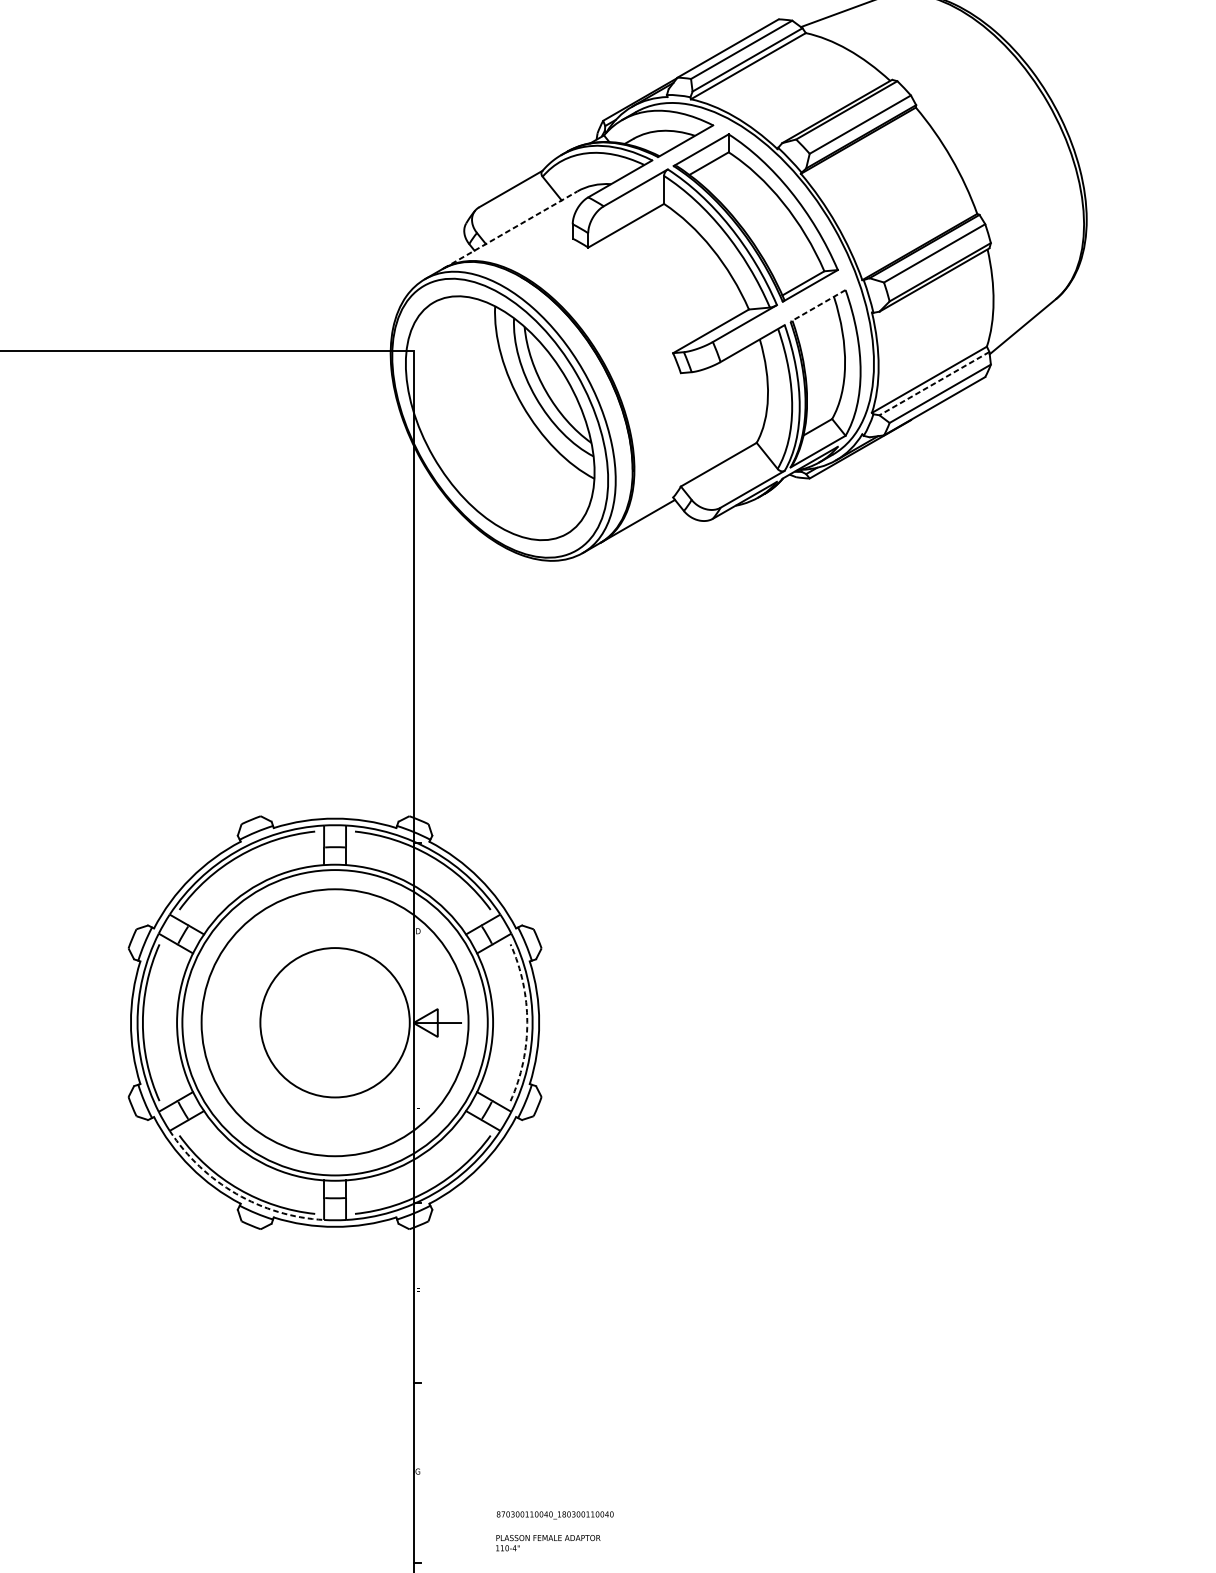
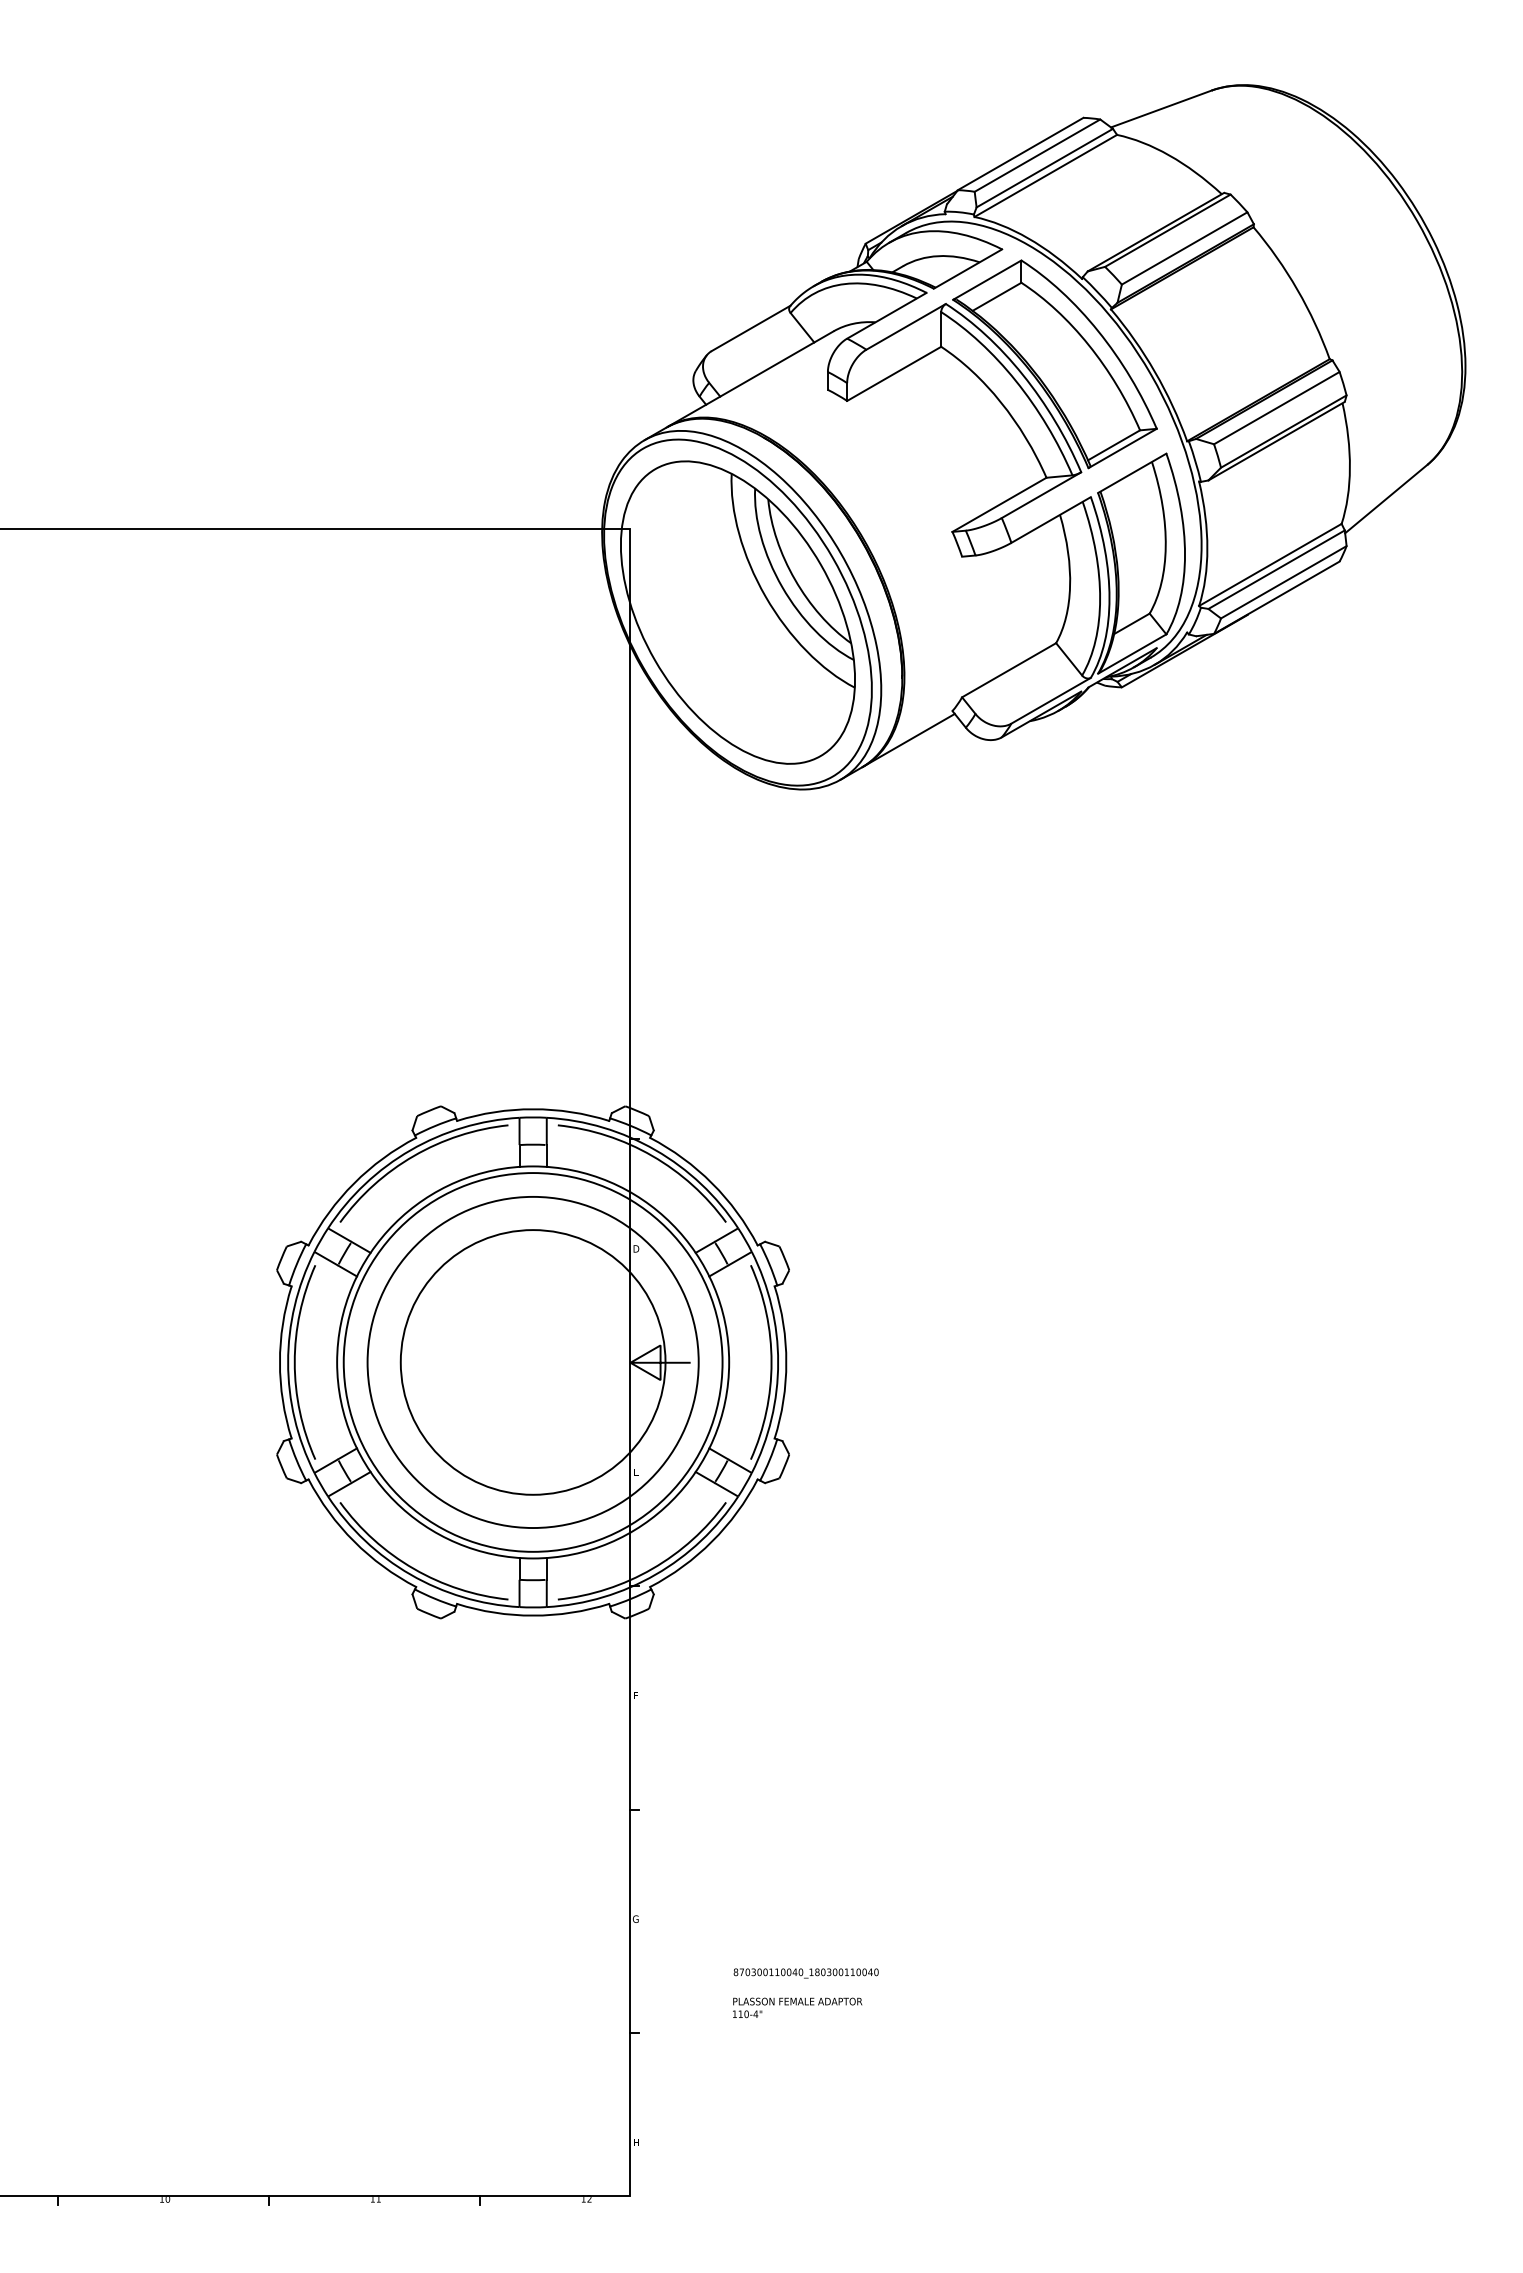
line: (510, 230) -> (750, 379), dashed -> solid
line: (817, 306) -> (1131, 473), dashed -> solid
line: (934, 383) -> (1276, 569), dashed -> solid
circle: (334, 1022) -> (532, 1362), size x1.43
arc: (527, 1022) -> (771, 1362), dashed -> solid
arc: (236, 1193) -> (410, 1574), dashed -> solid

